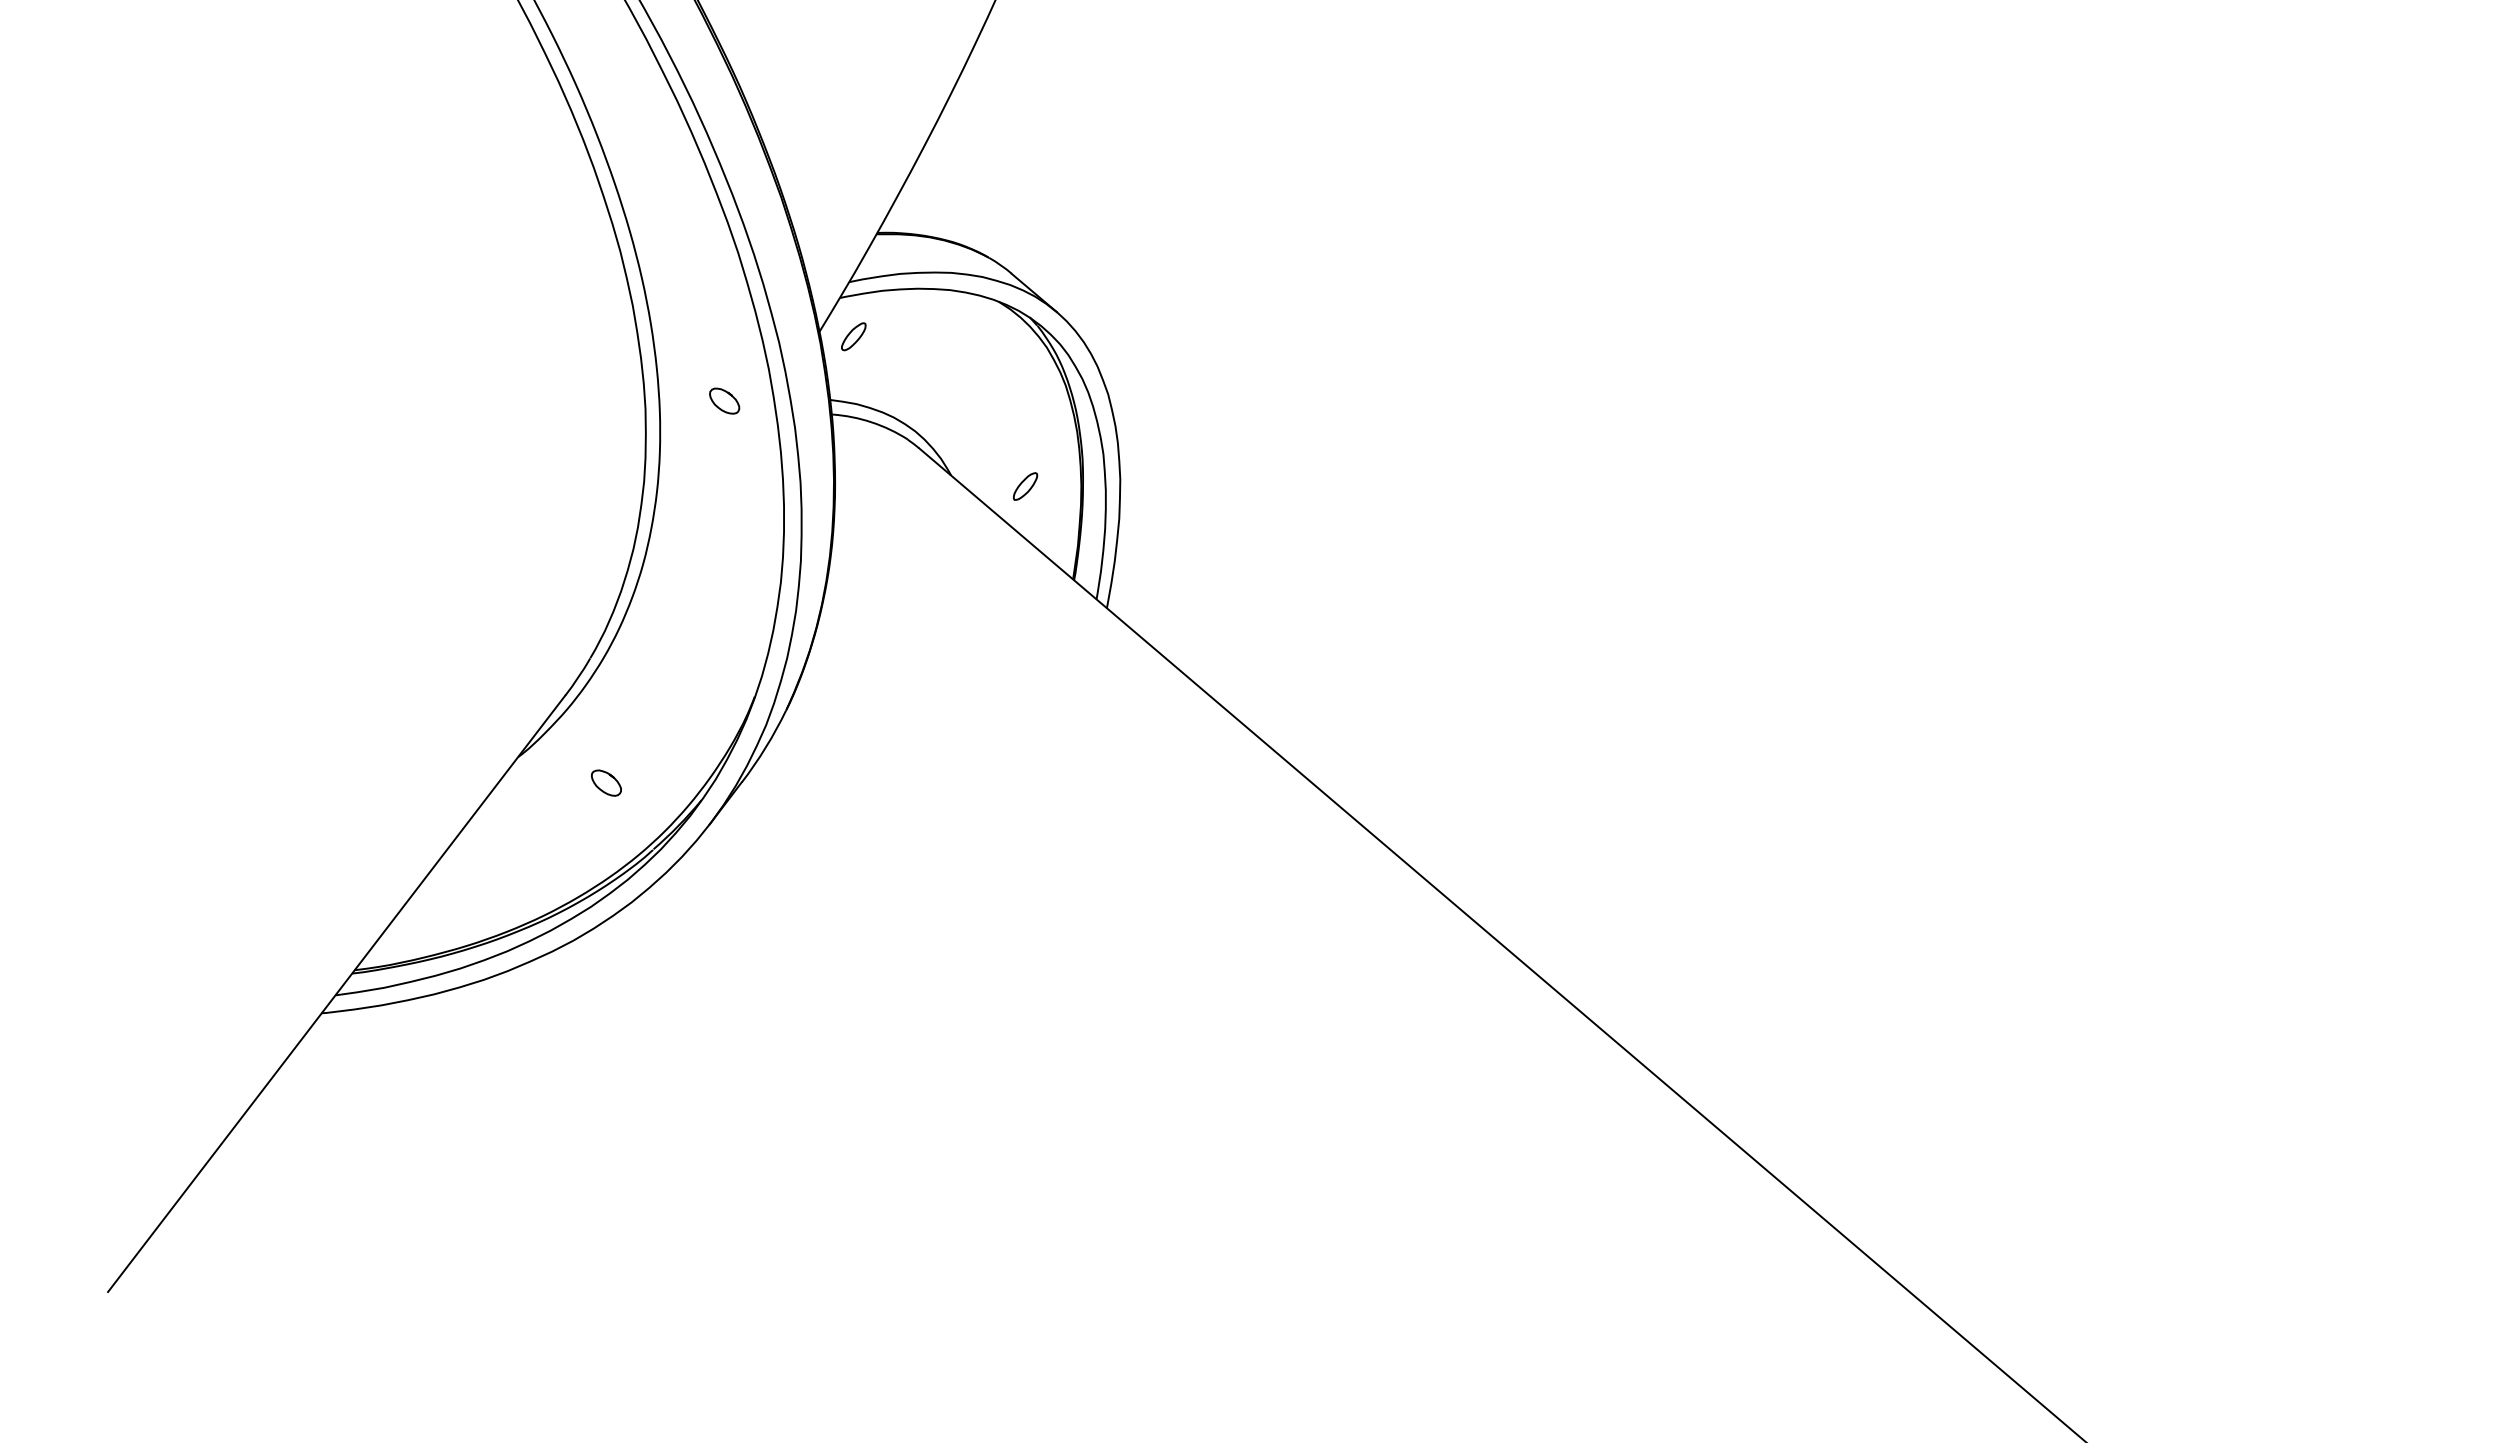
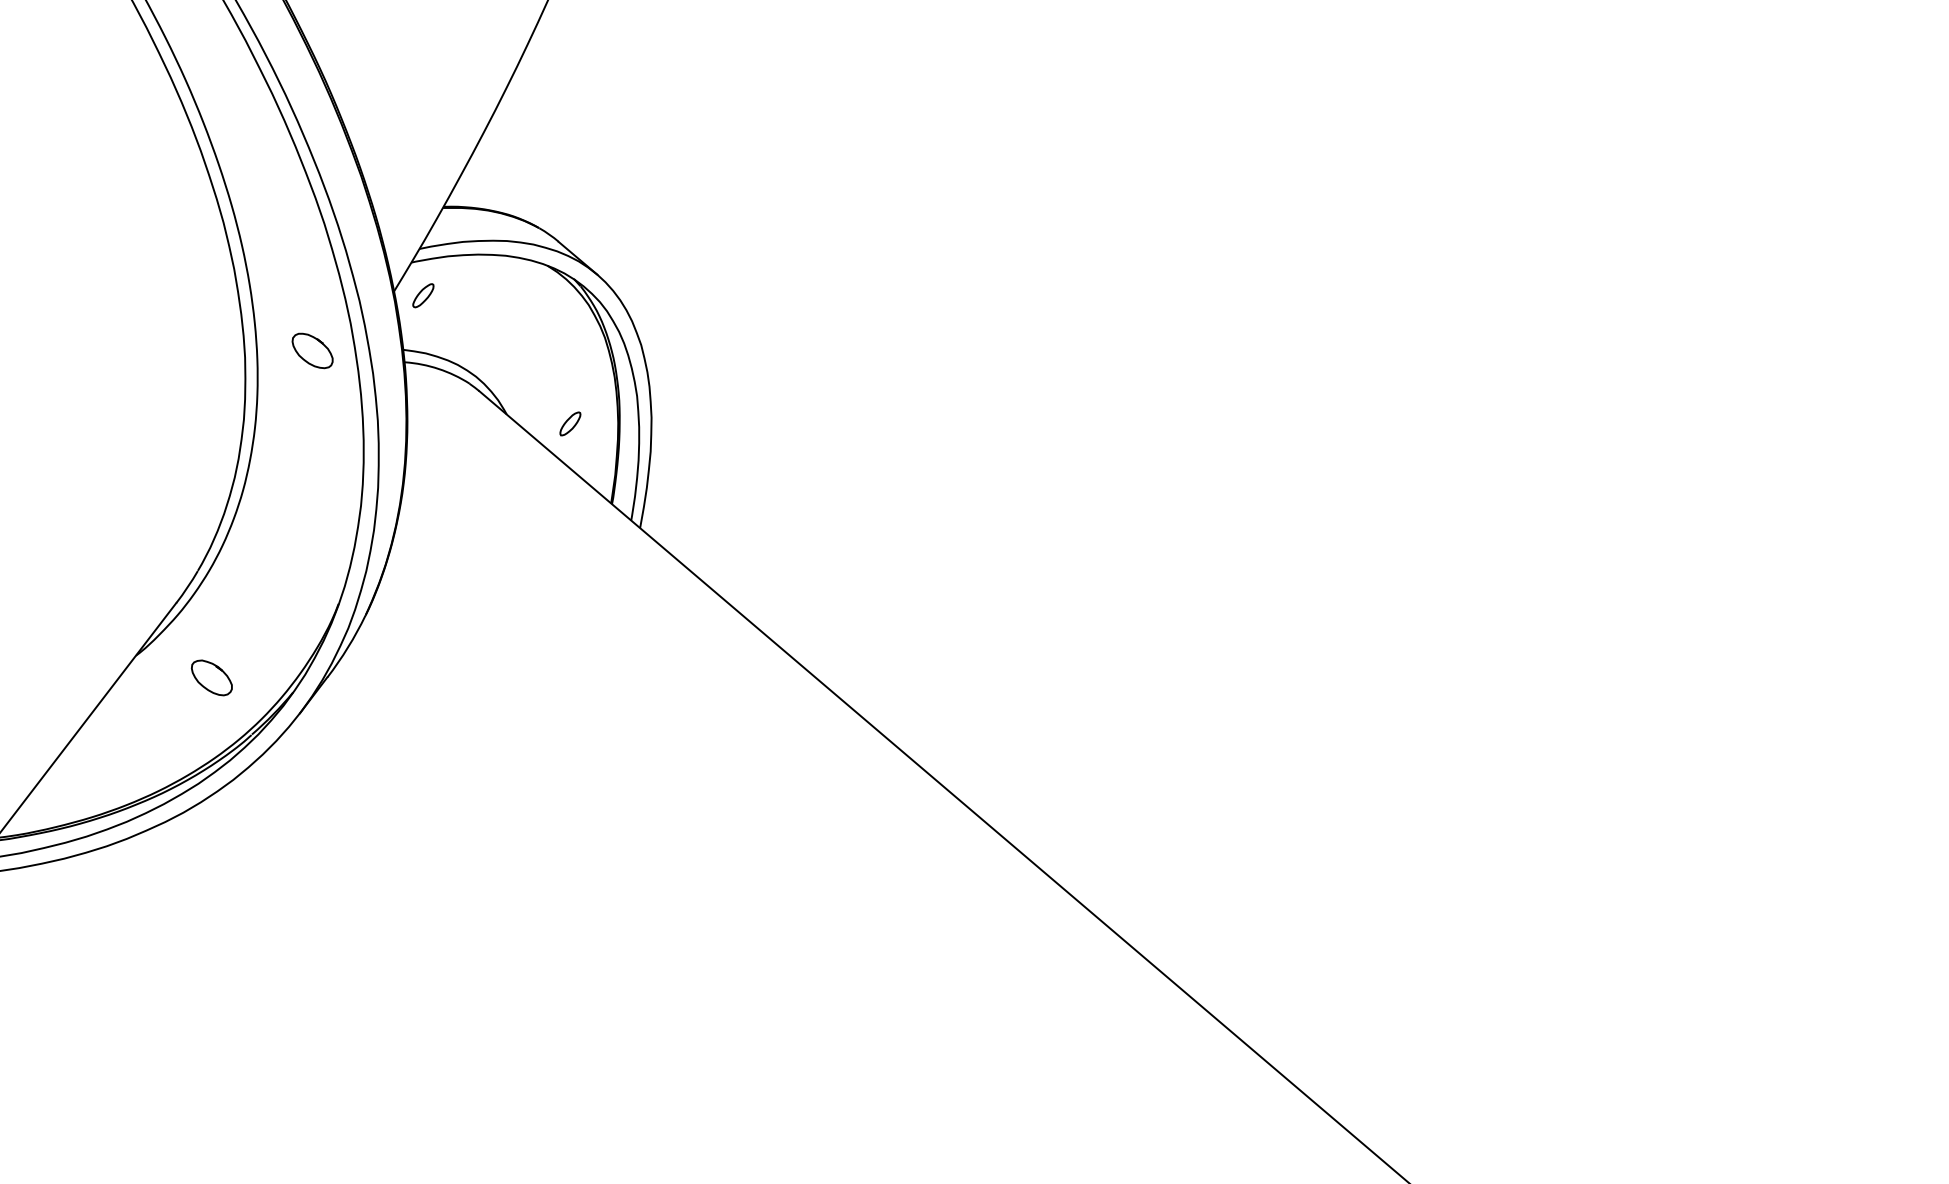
part: (724, 400) -> (312, 350), size x1.6
part: (605, 782) -> (210, 677), size x1.6

